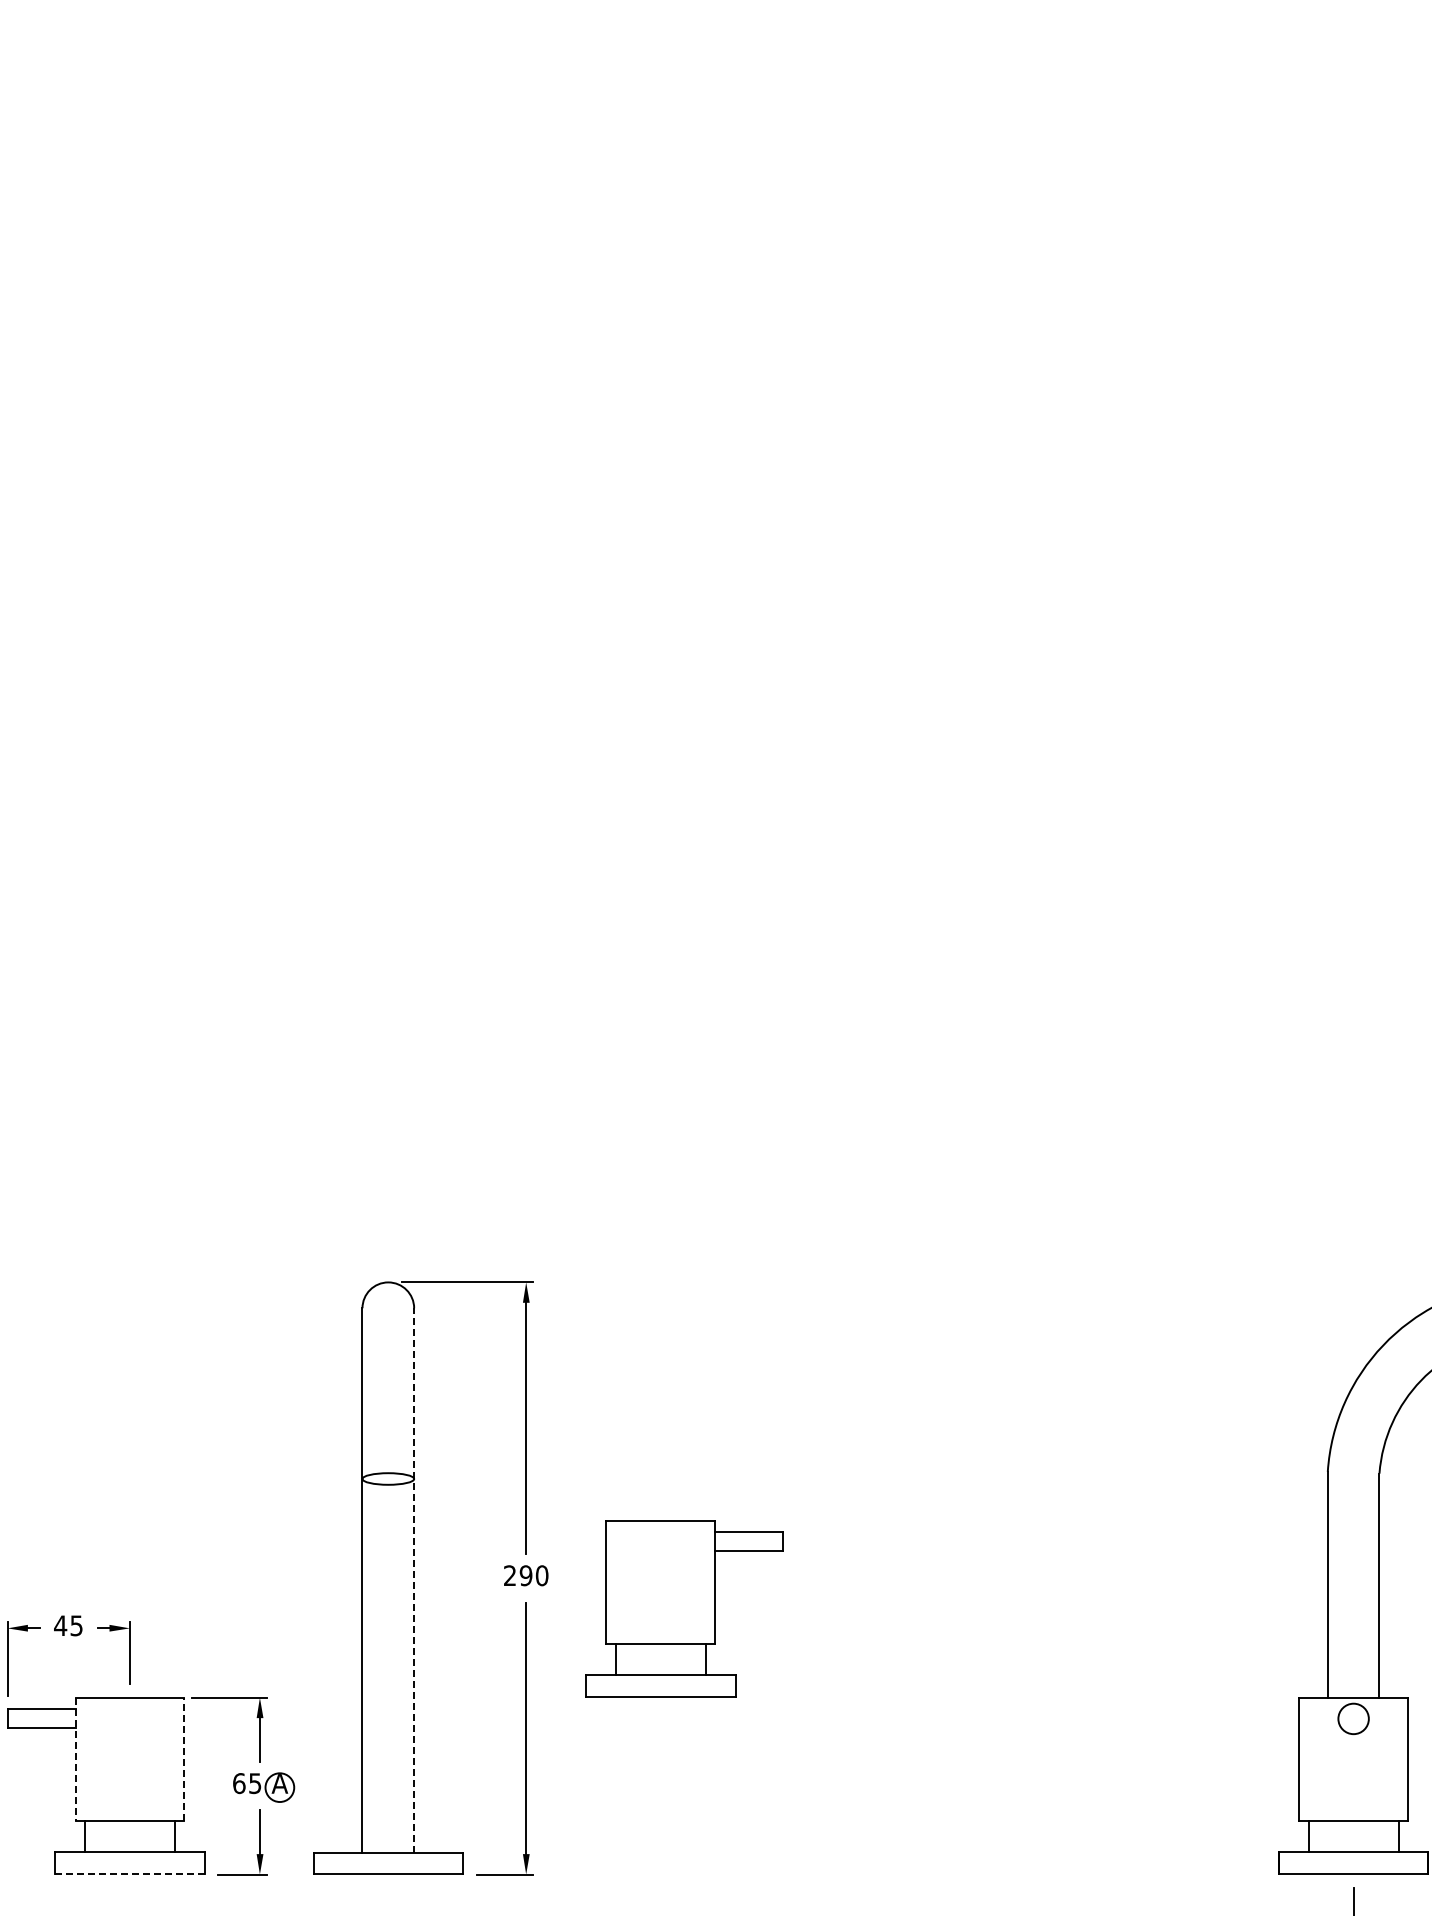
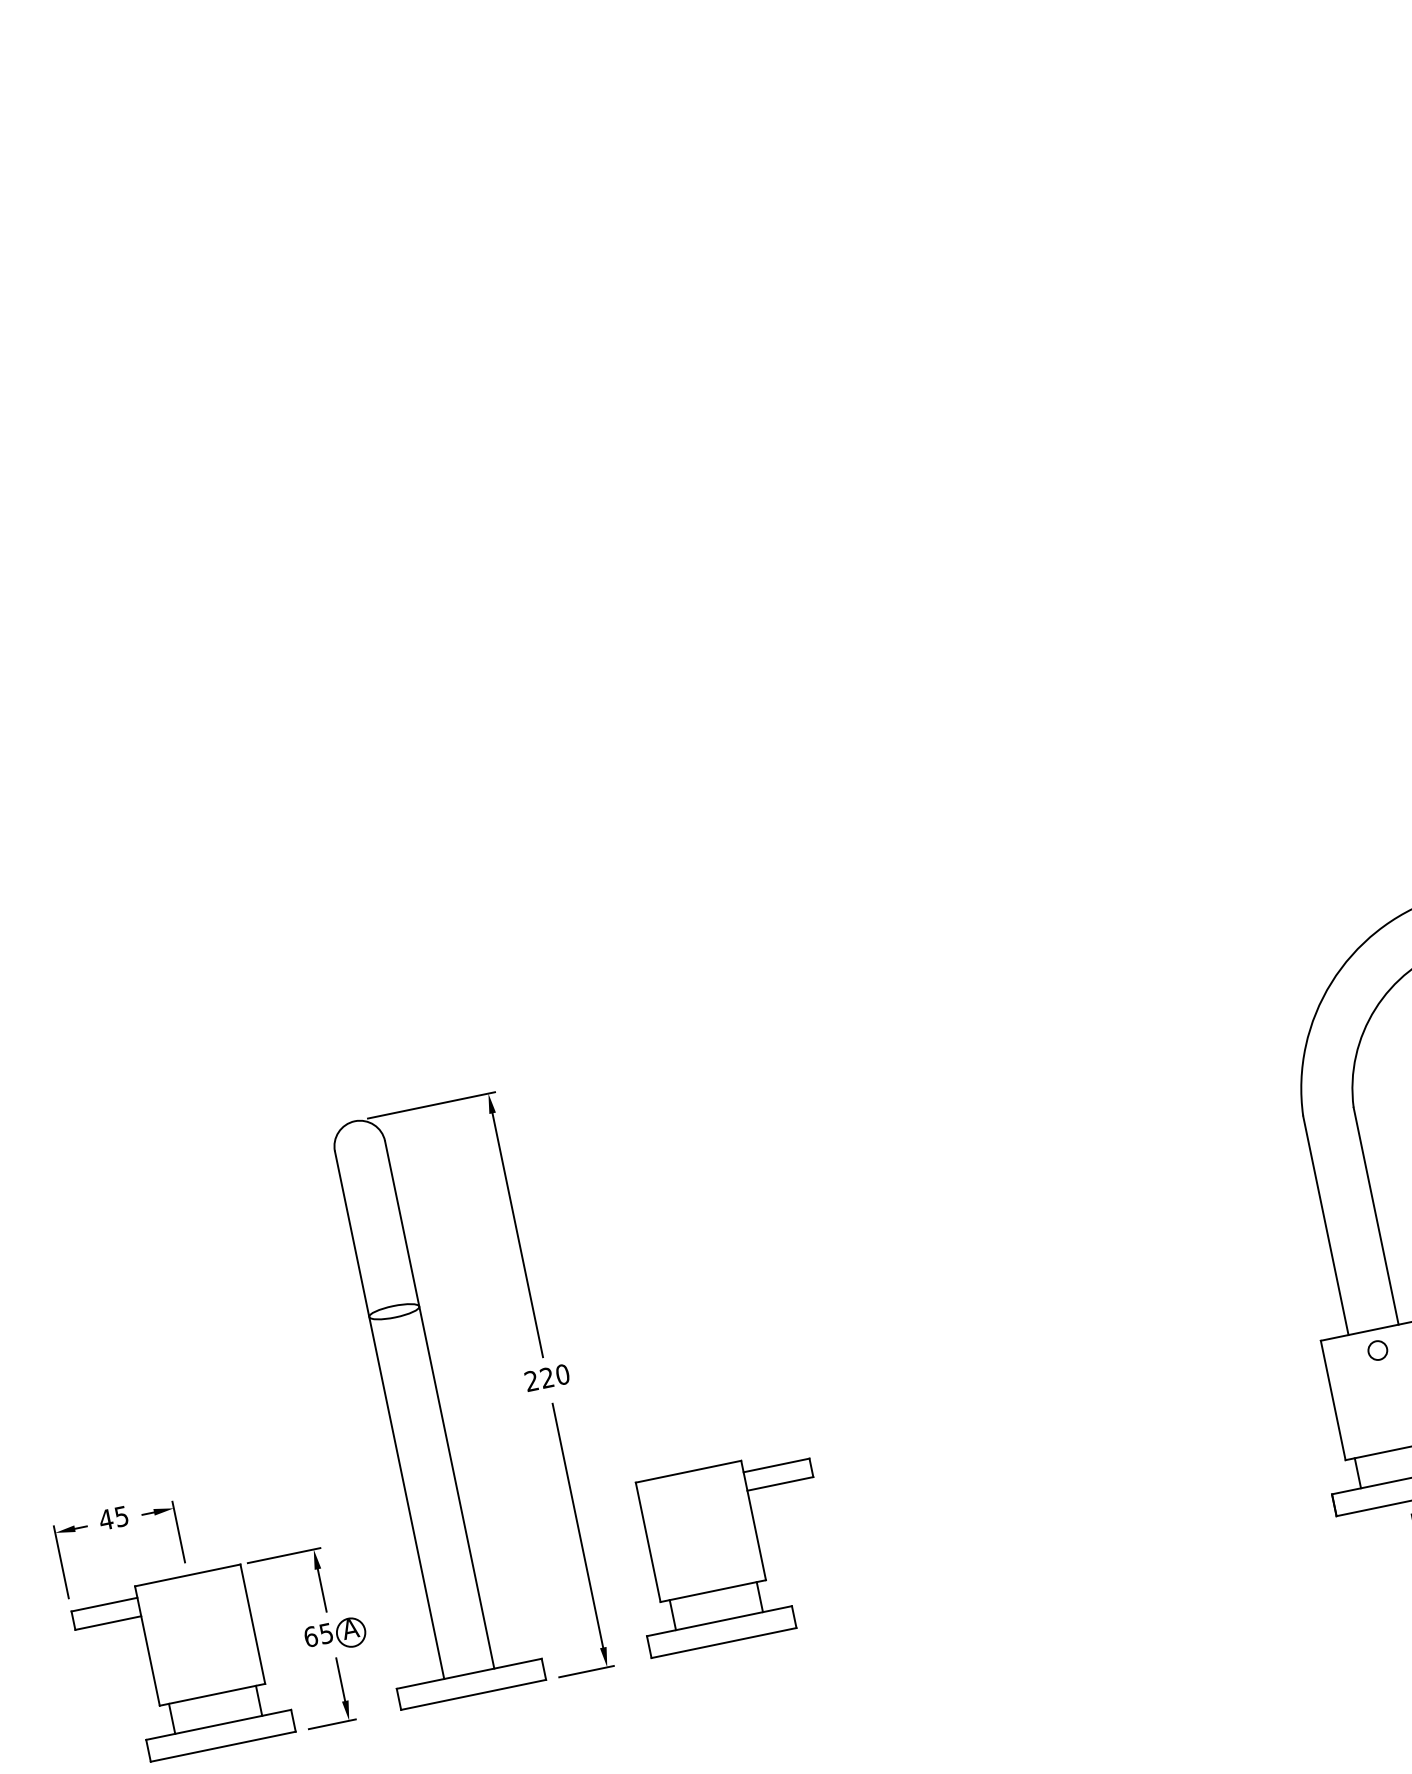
text: (525, 1575) -> (546, 1377), 290 -> 220
line: (414, 1579) -> (439, 1403), dashed -> solid
part: (684, 1608) -> (729, 1552), moved
circle: (1353, 1718) -> (1377, 1350), size x0.62
line: (75, 1759) -> (147, 1646), dashed -> solid
line: (184, 1759) -> (253, 1624), dashed -> solid
line: (129, 1874) -> (222, 1746), dashed -> solid

